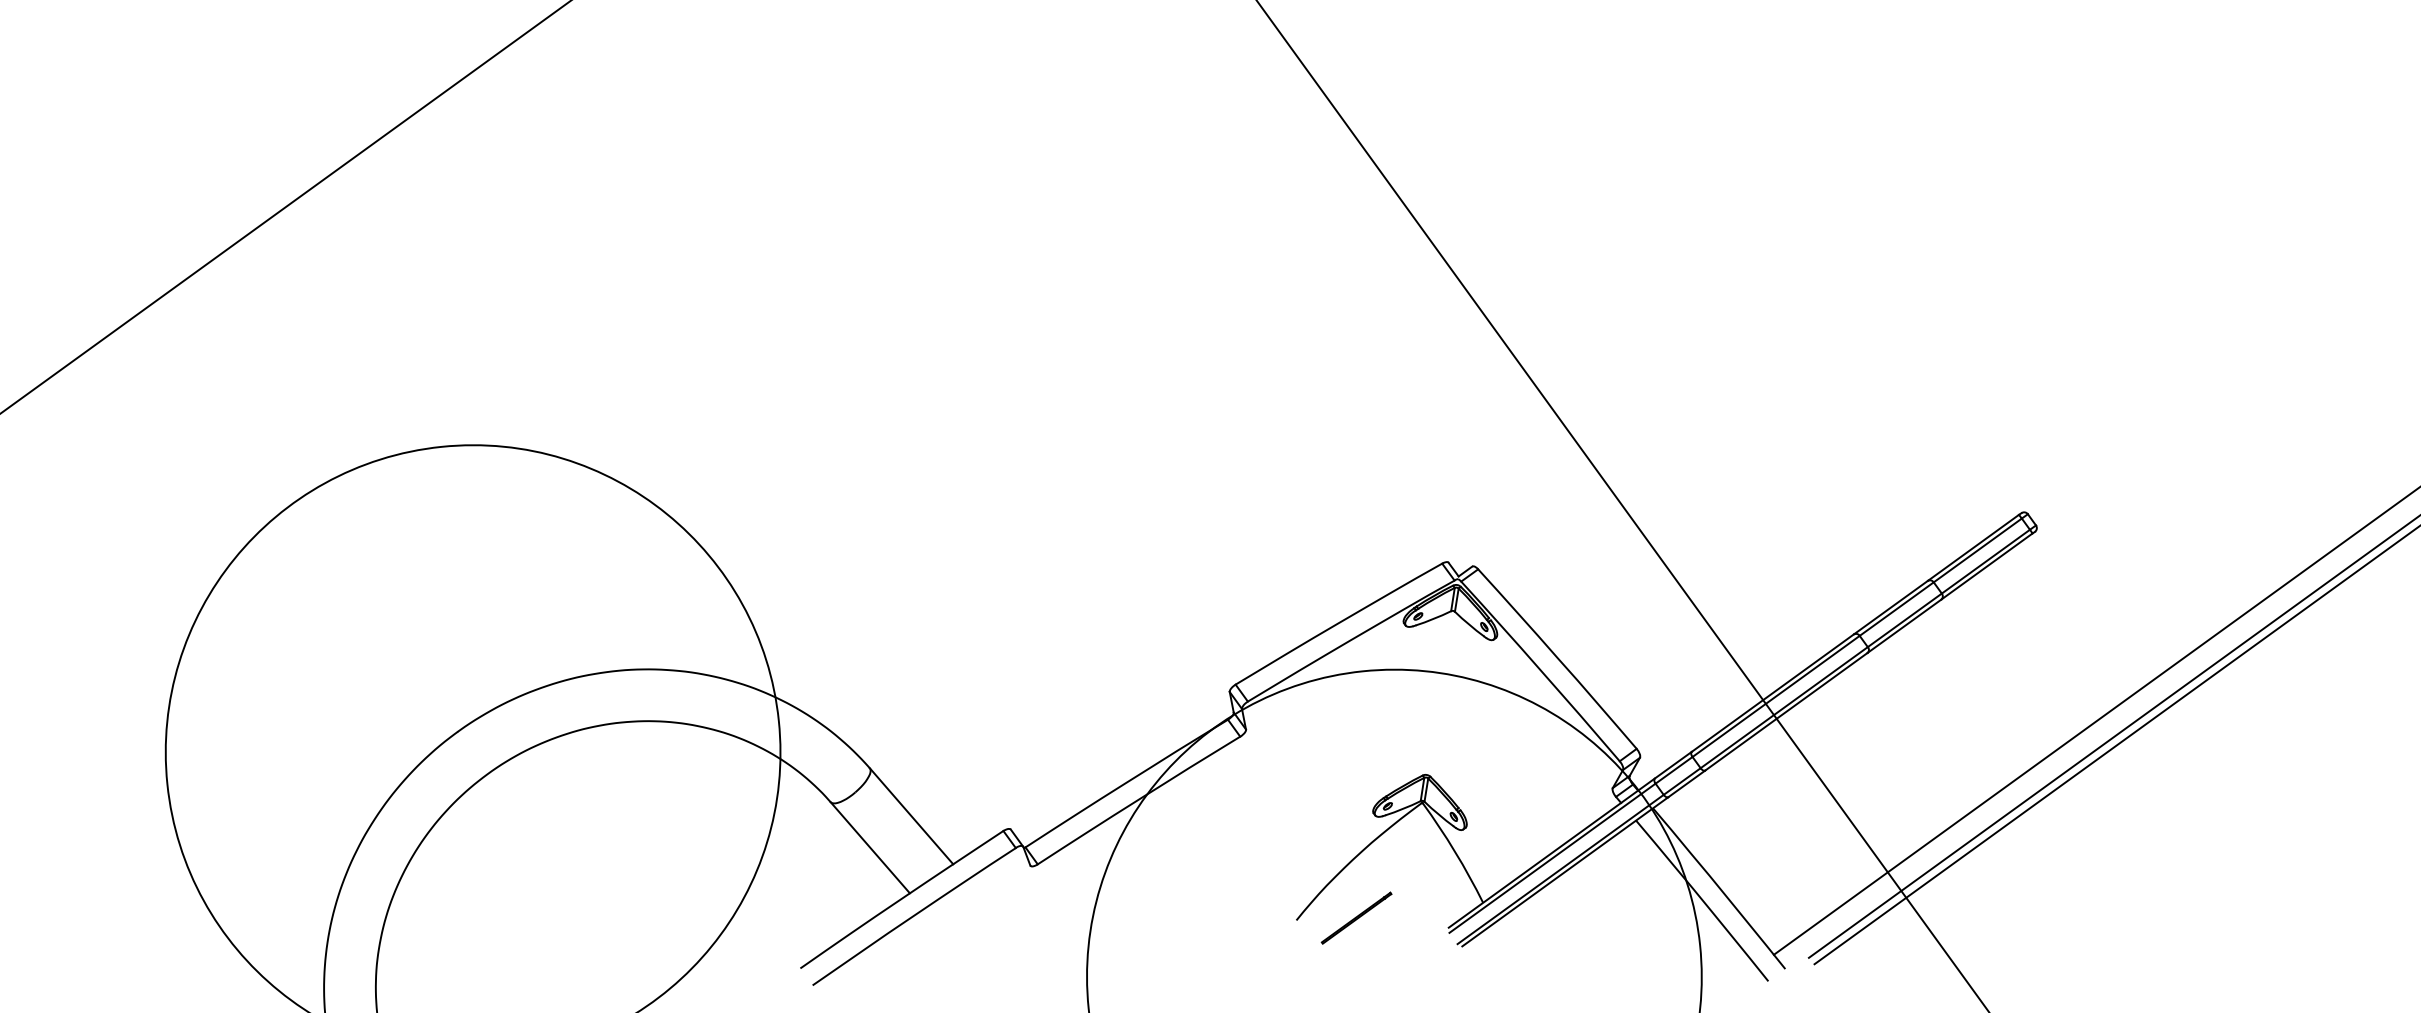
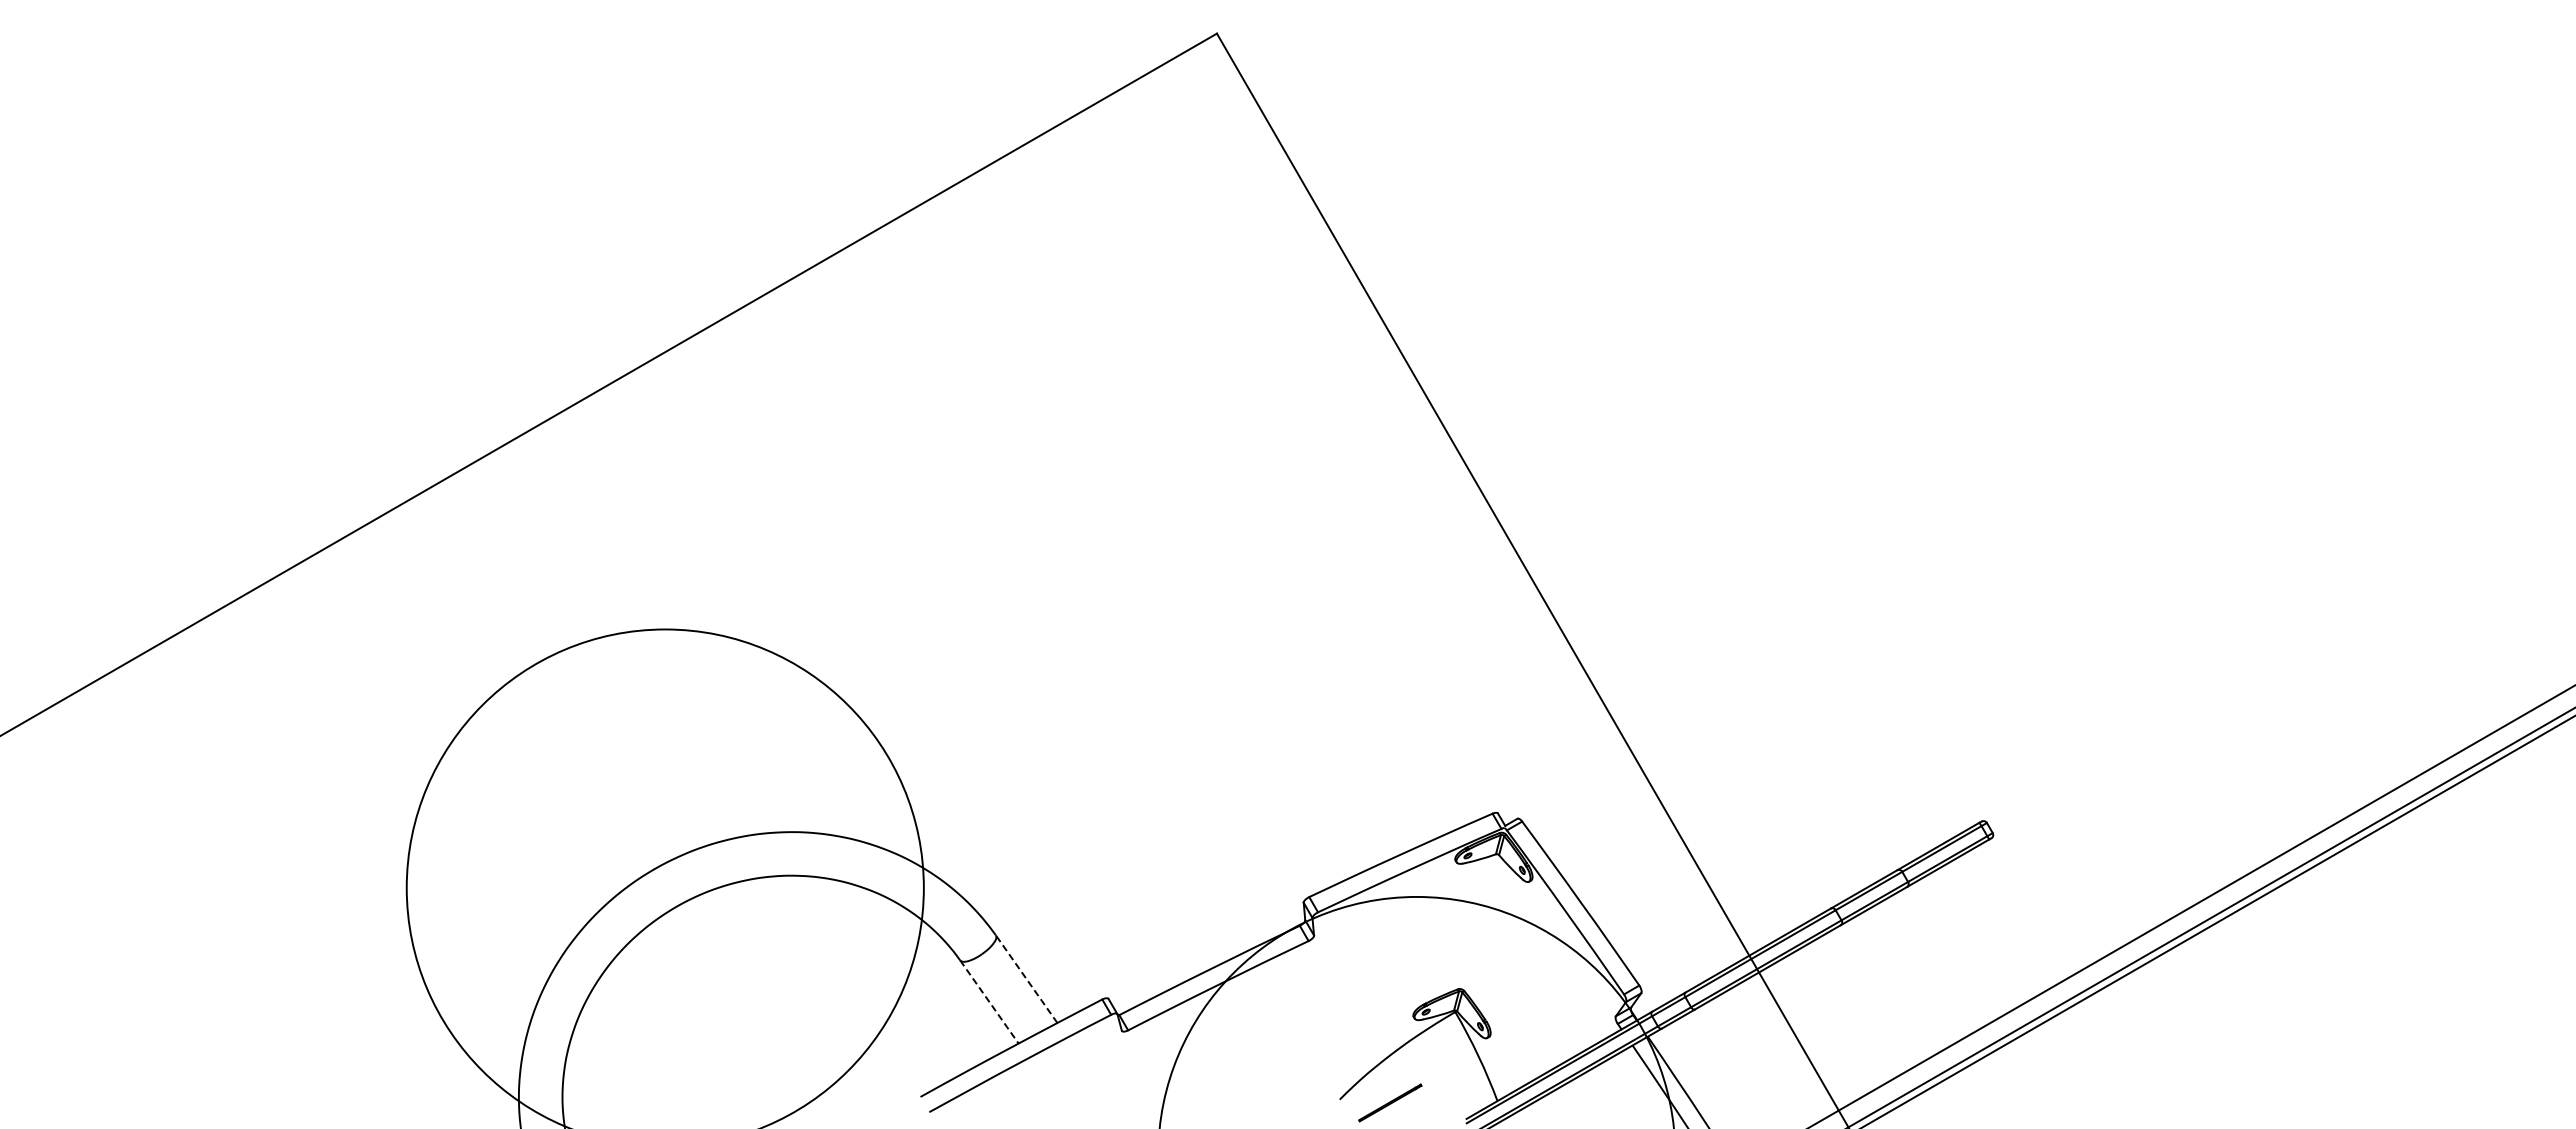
line: (911, 816) -> (1026, 979), solid -> dashed
line: (870, 848) -> (989, 1002), solid -> dashed

